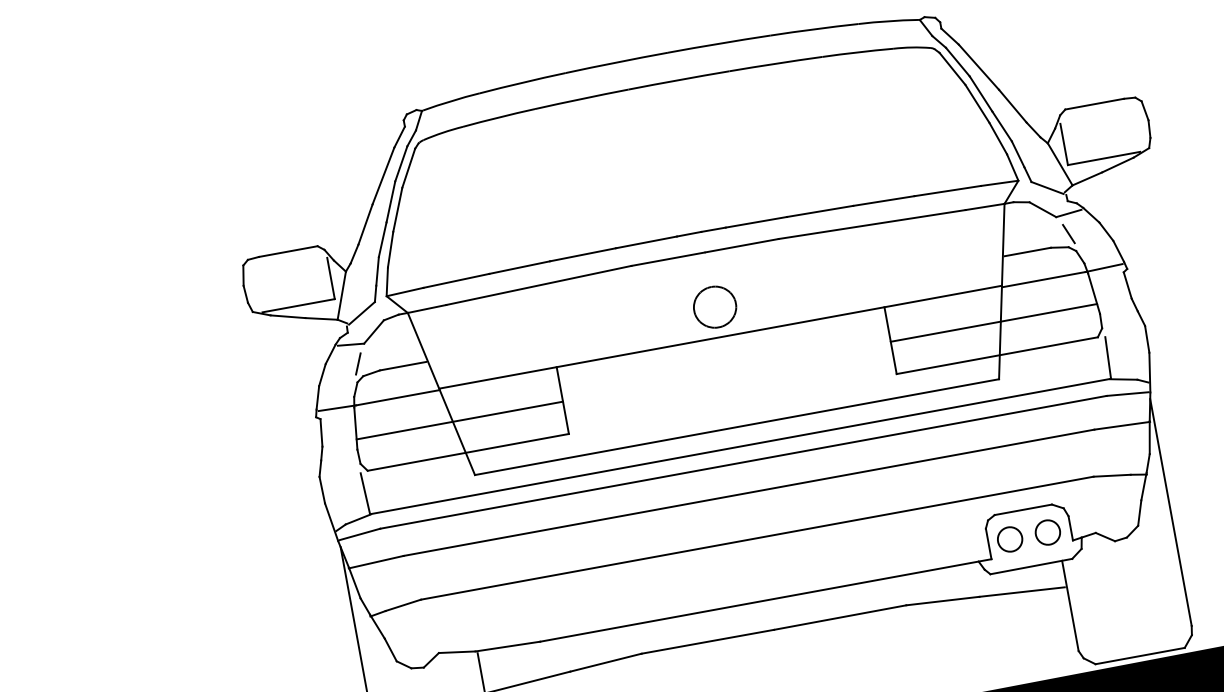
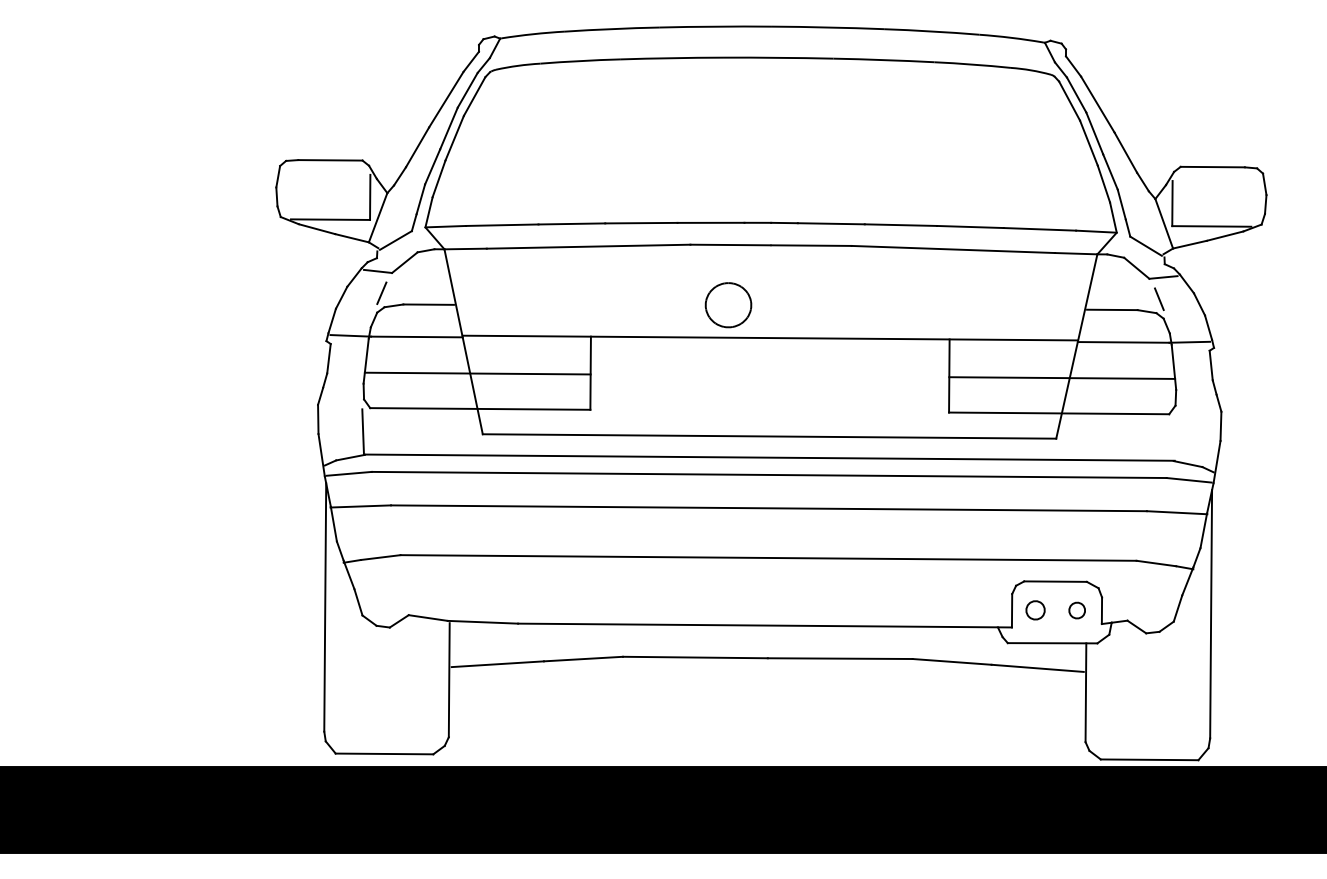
part: (715, 307) -> (728, 305), moved
line: (1107, 357) -> (1175, 437), removed
part: (1048, 532) -> (1077, 610), size x0.6
part: (1010, 539) -> (1035, 610), size x0.7

